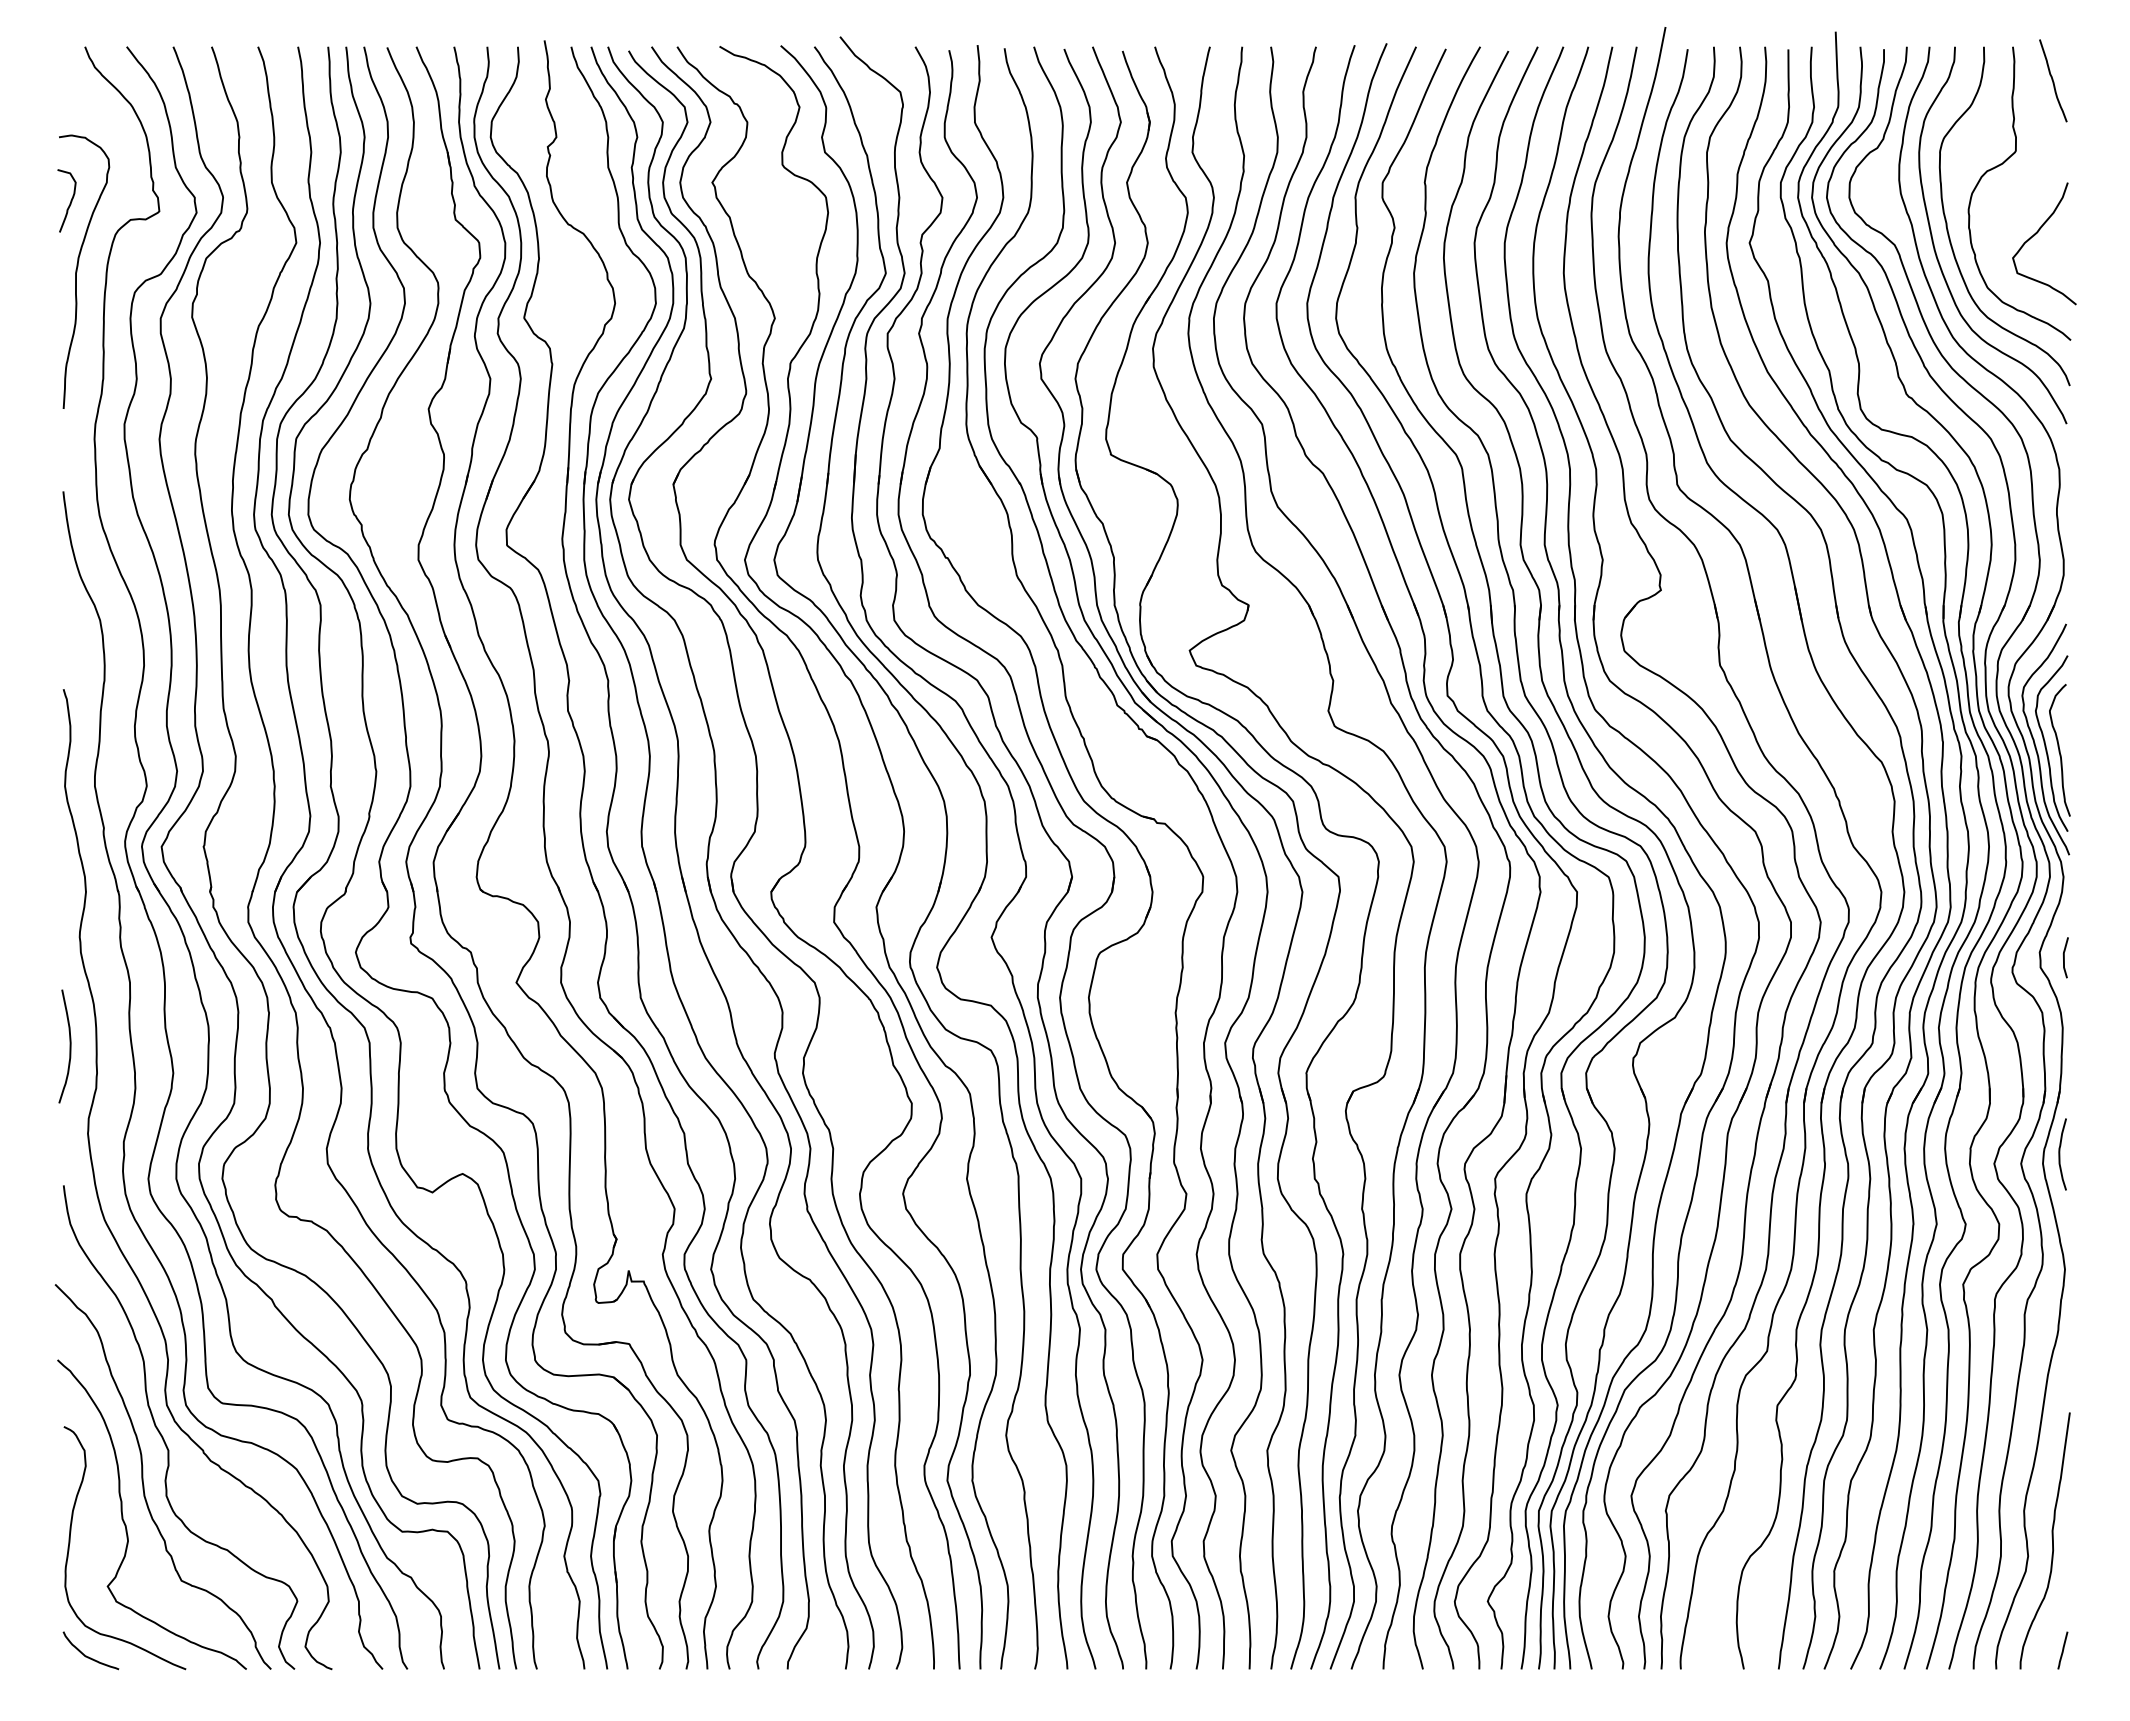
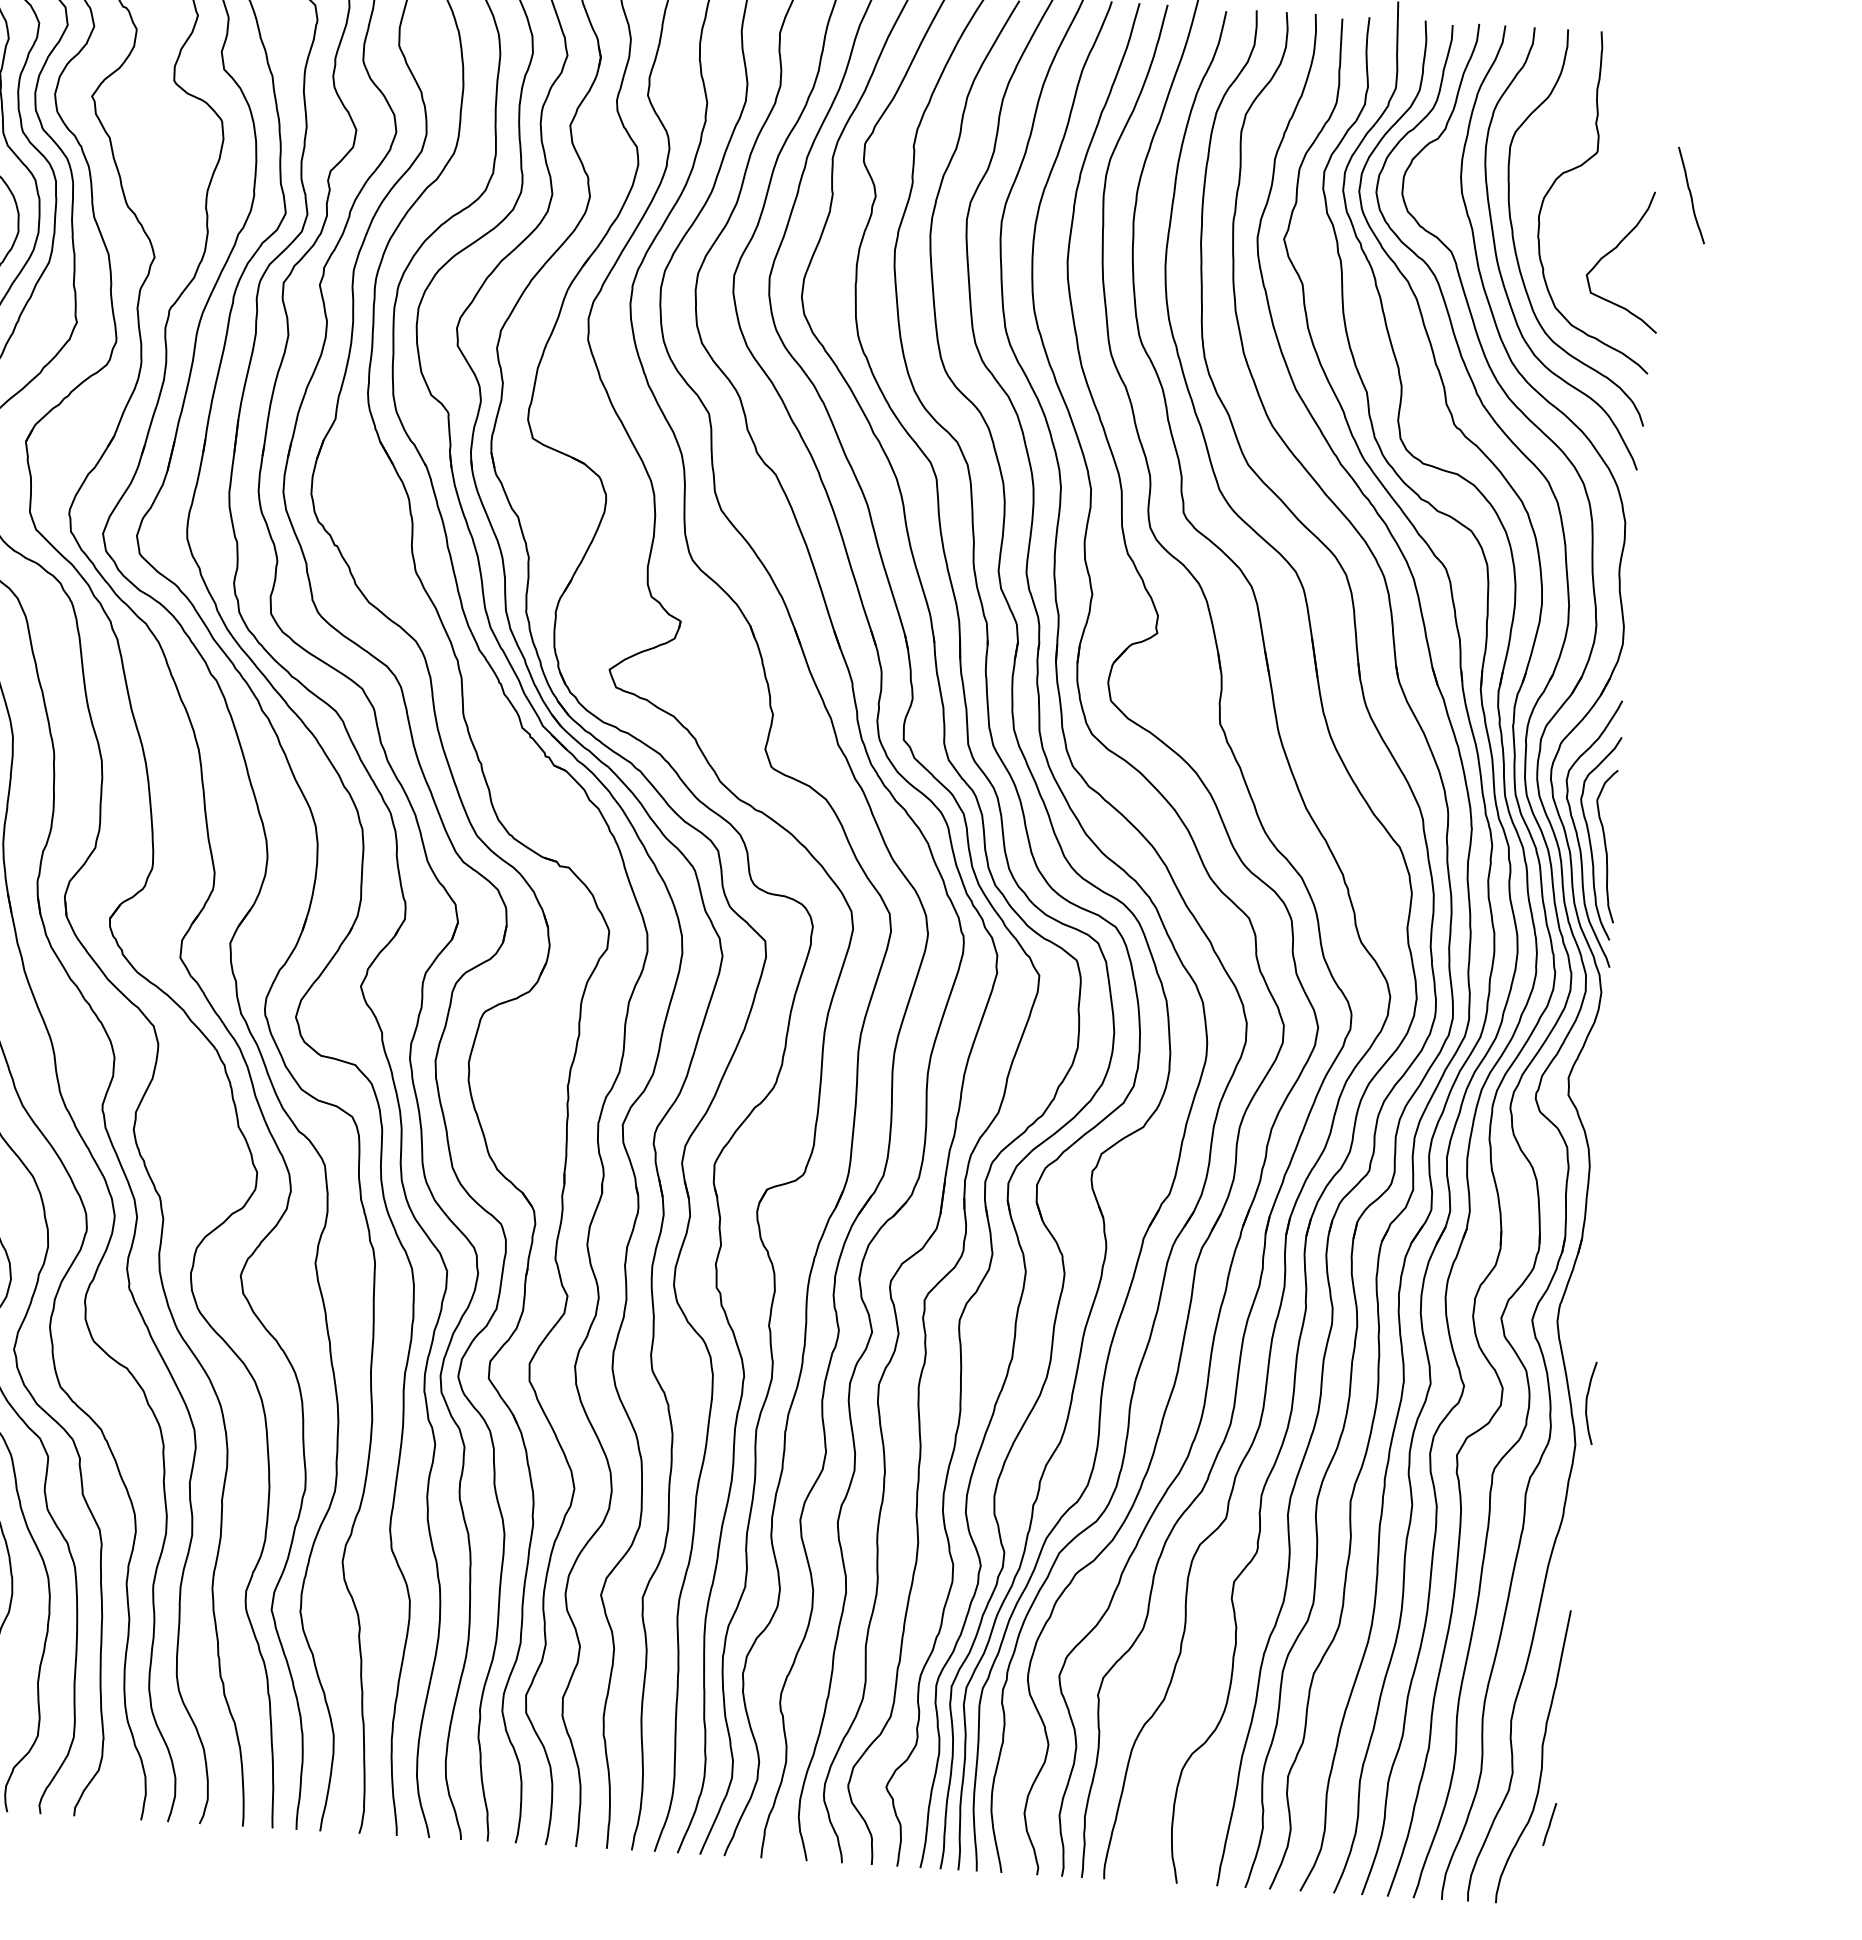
curve: (2053, 80) -> (1691, 195), moved
curve: (2064, 957) -> (1596, 1085), removed
curve: (2060, 1154) -> (1587, 1403), moved
line: (2062, 1650) -> (1549, 1824), moved

